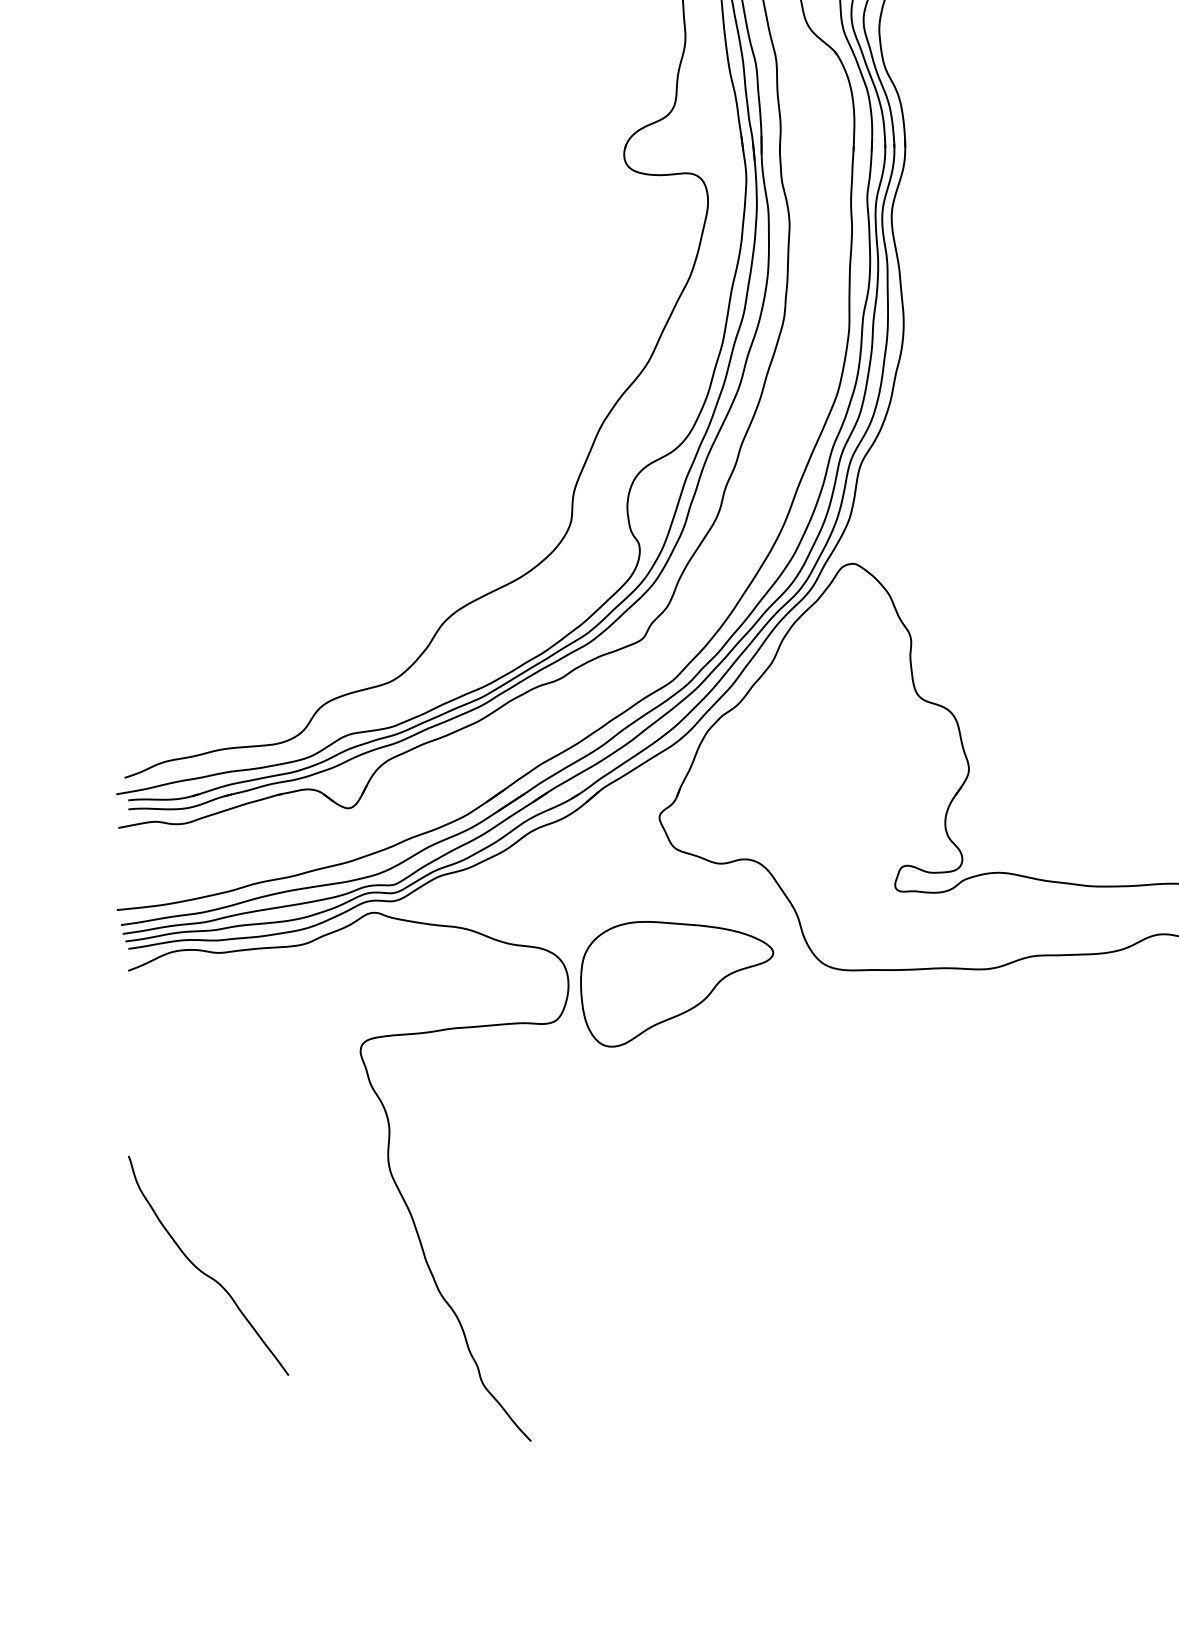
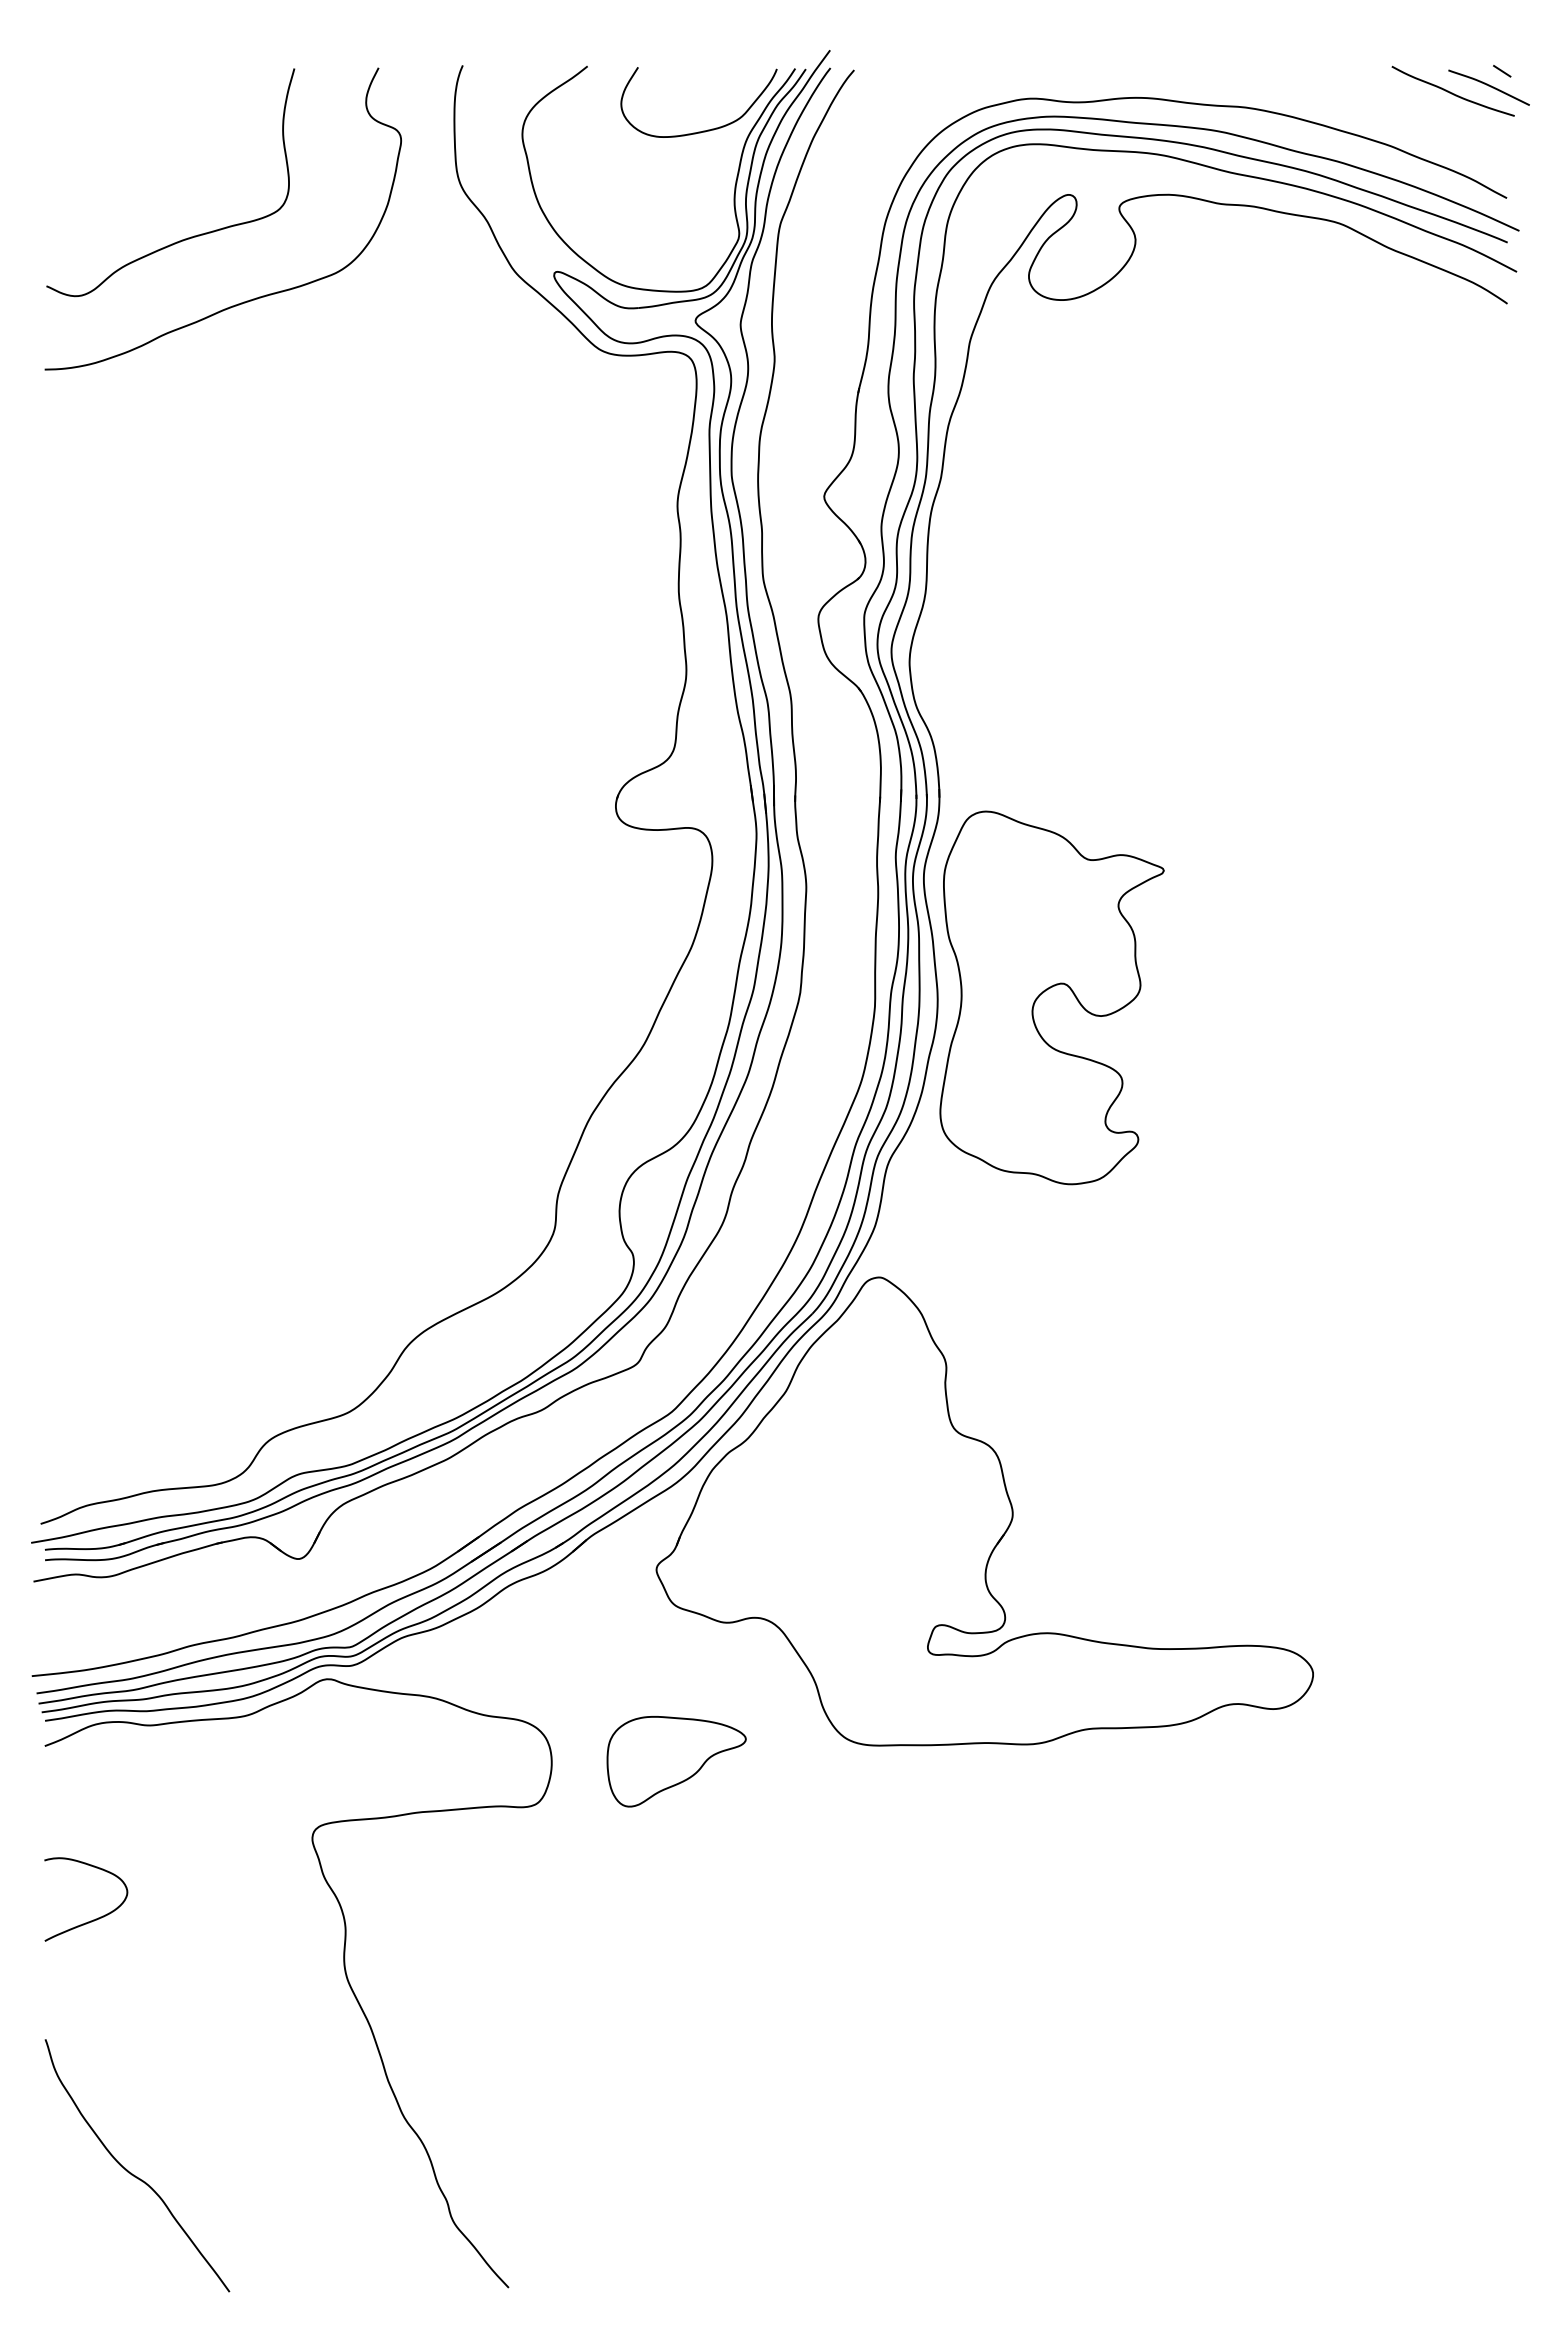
part: (999, 314) -> (1047, 990), added
part: (676, 984) -> (676, 1761), size x0.62
curve: (172, 1120) -> (95, 1918), added
curve: (203, 1271) -> (131, 2172), moved

